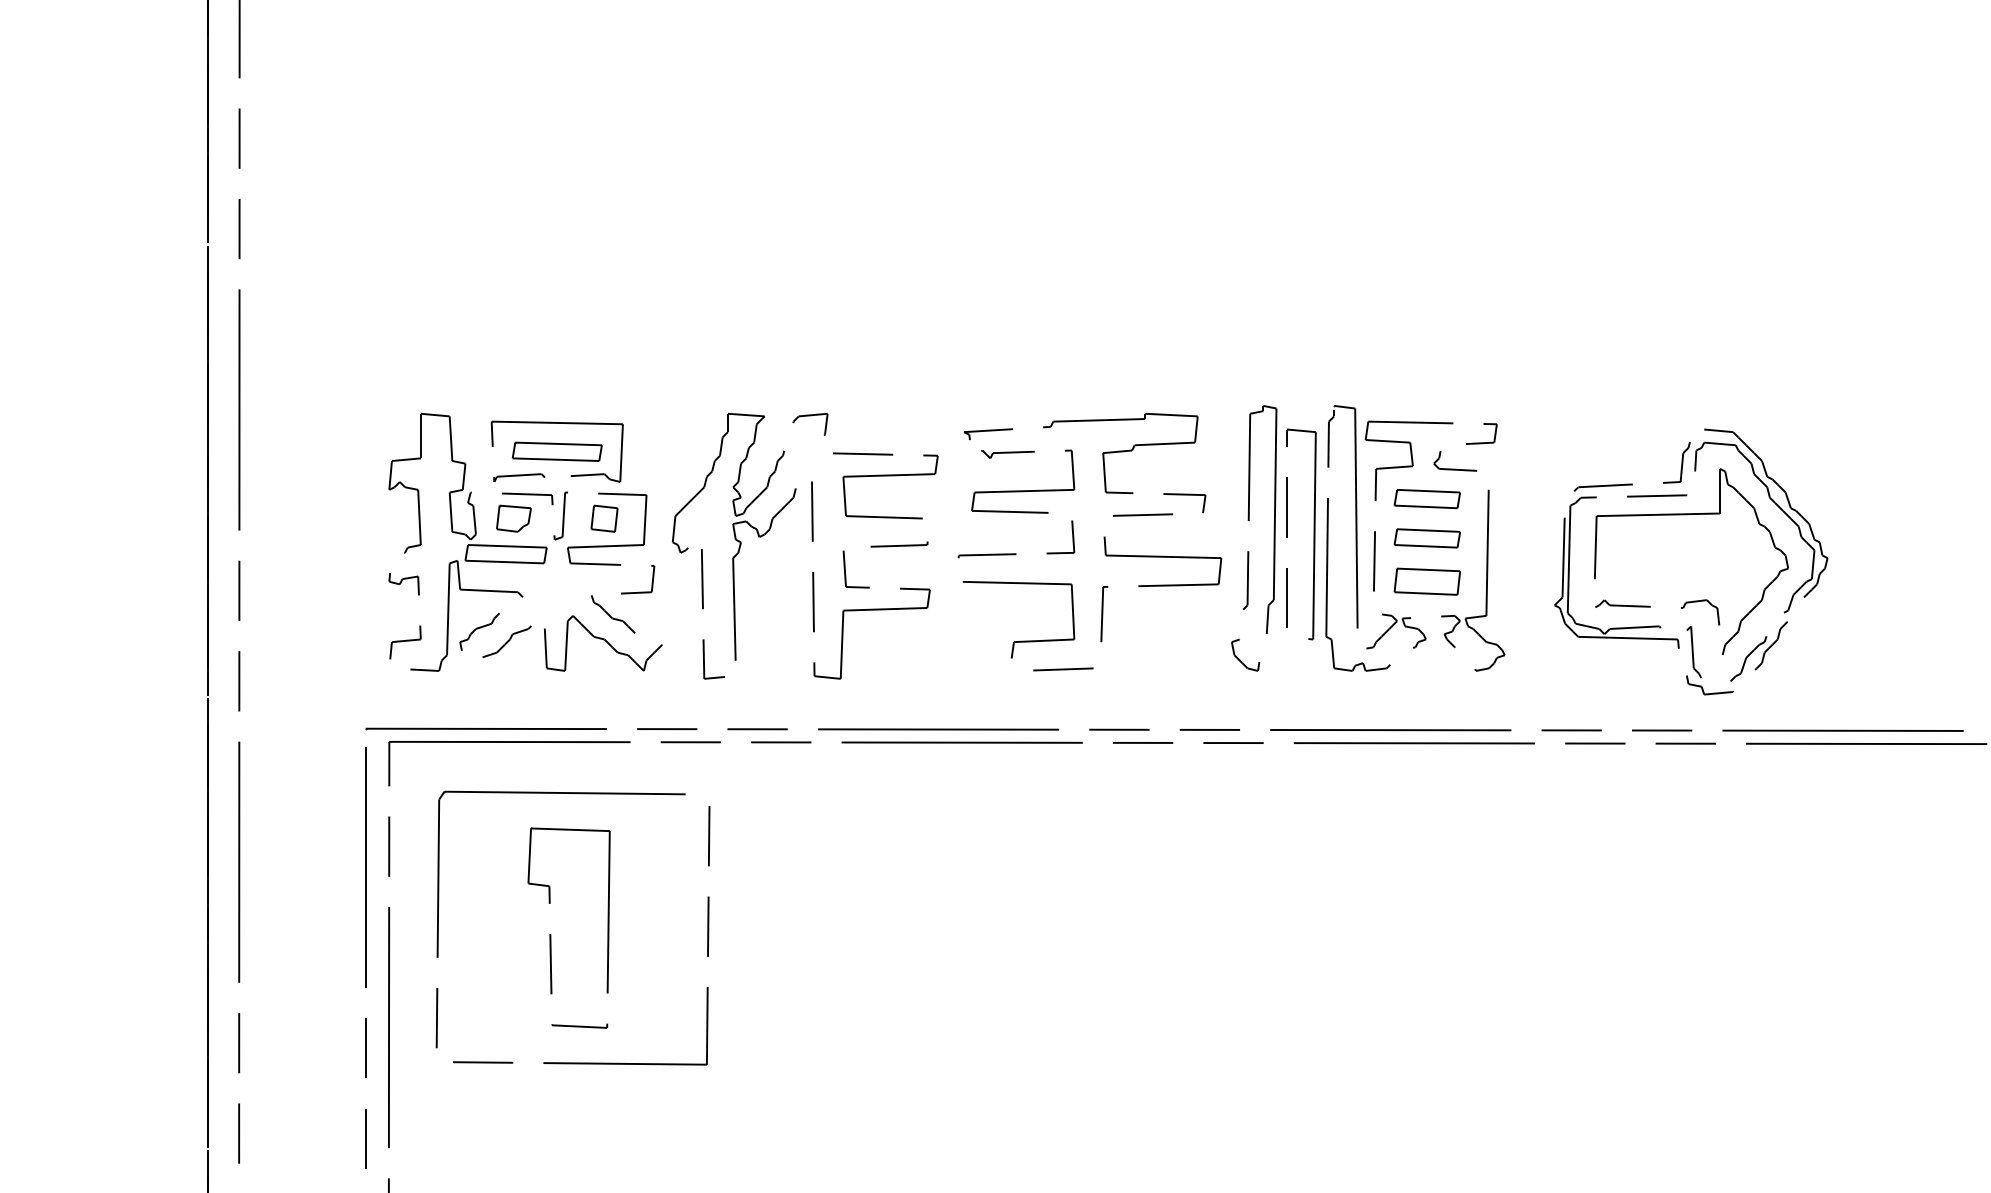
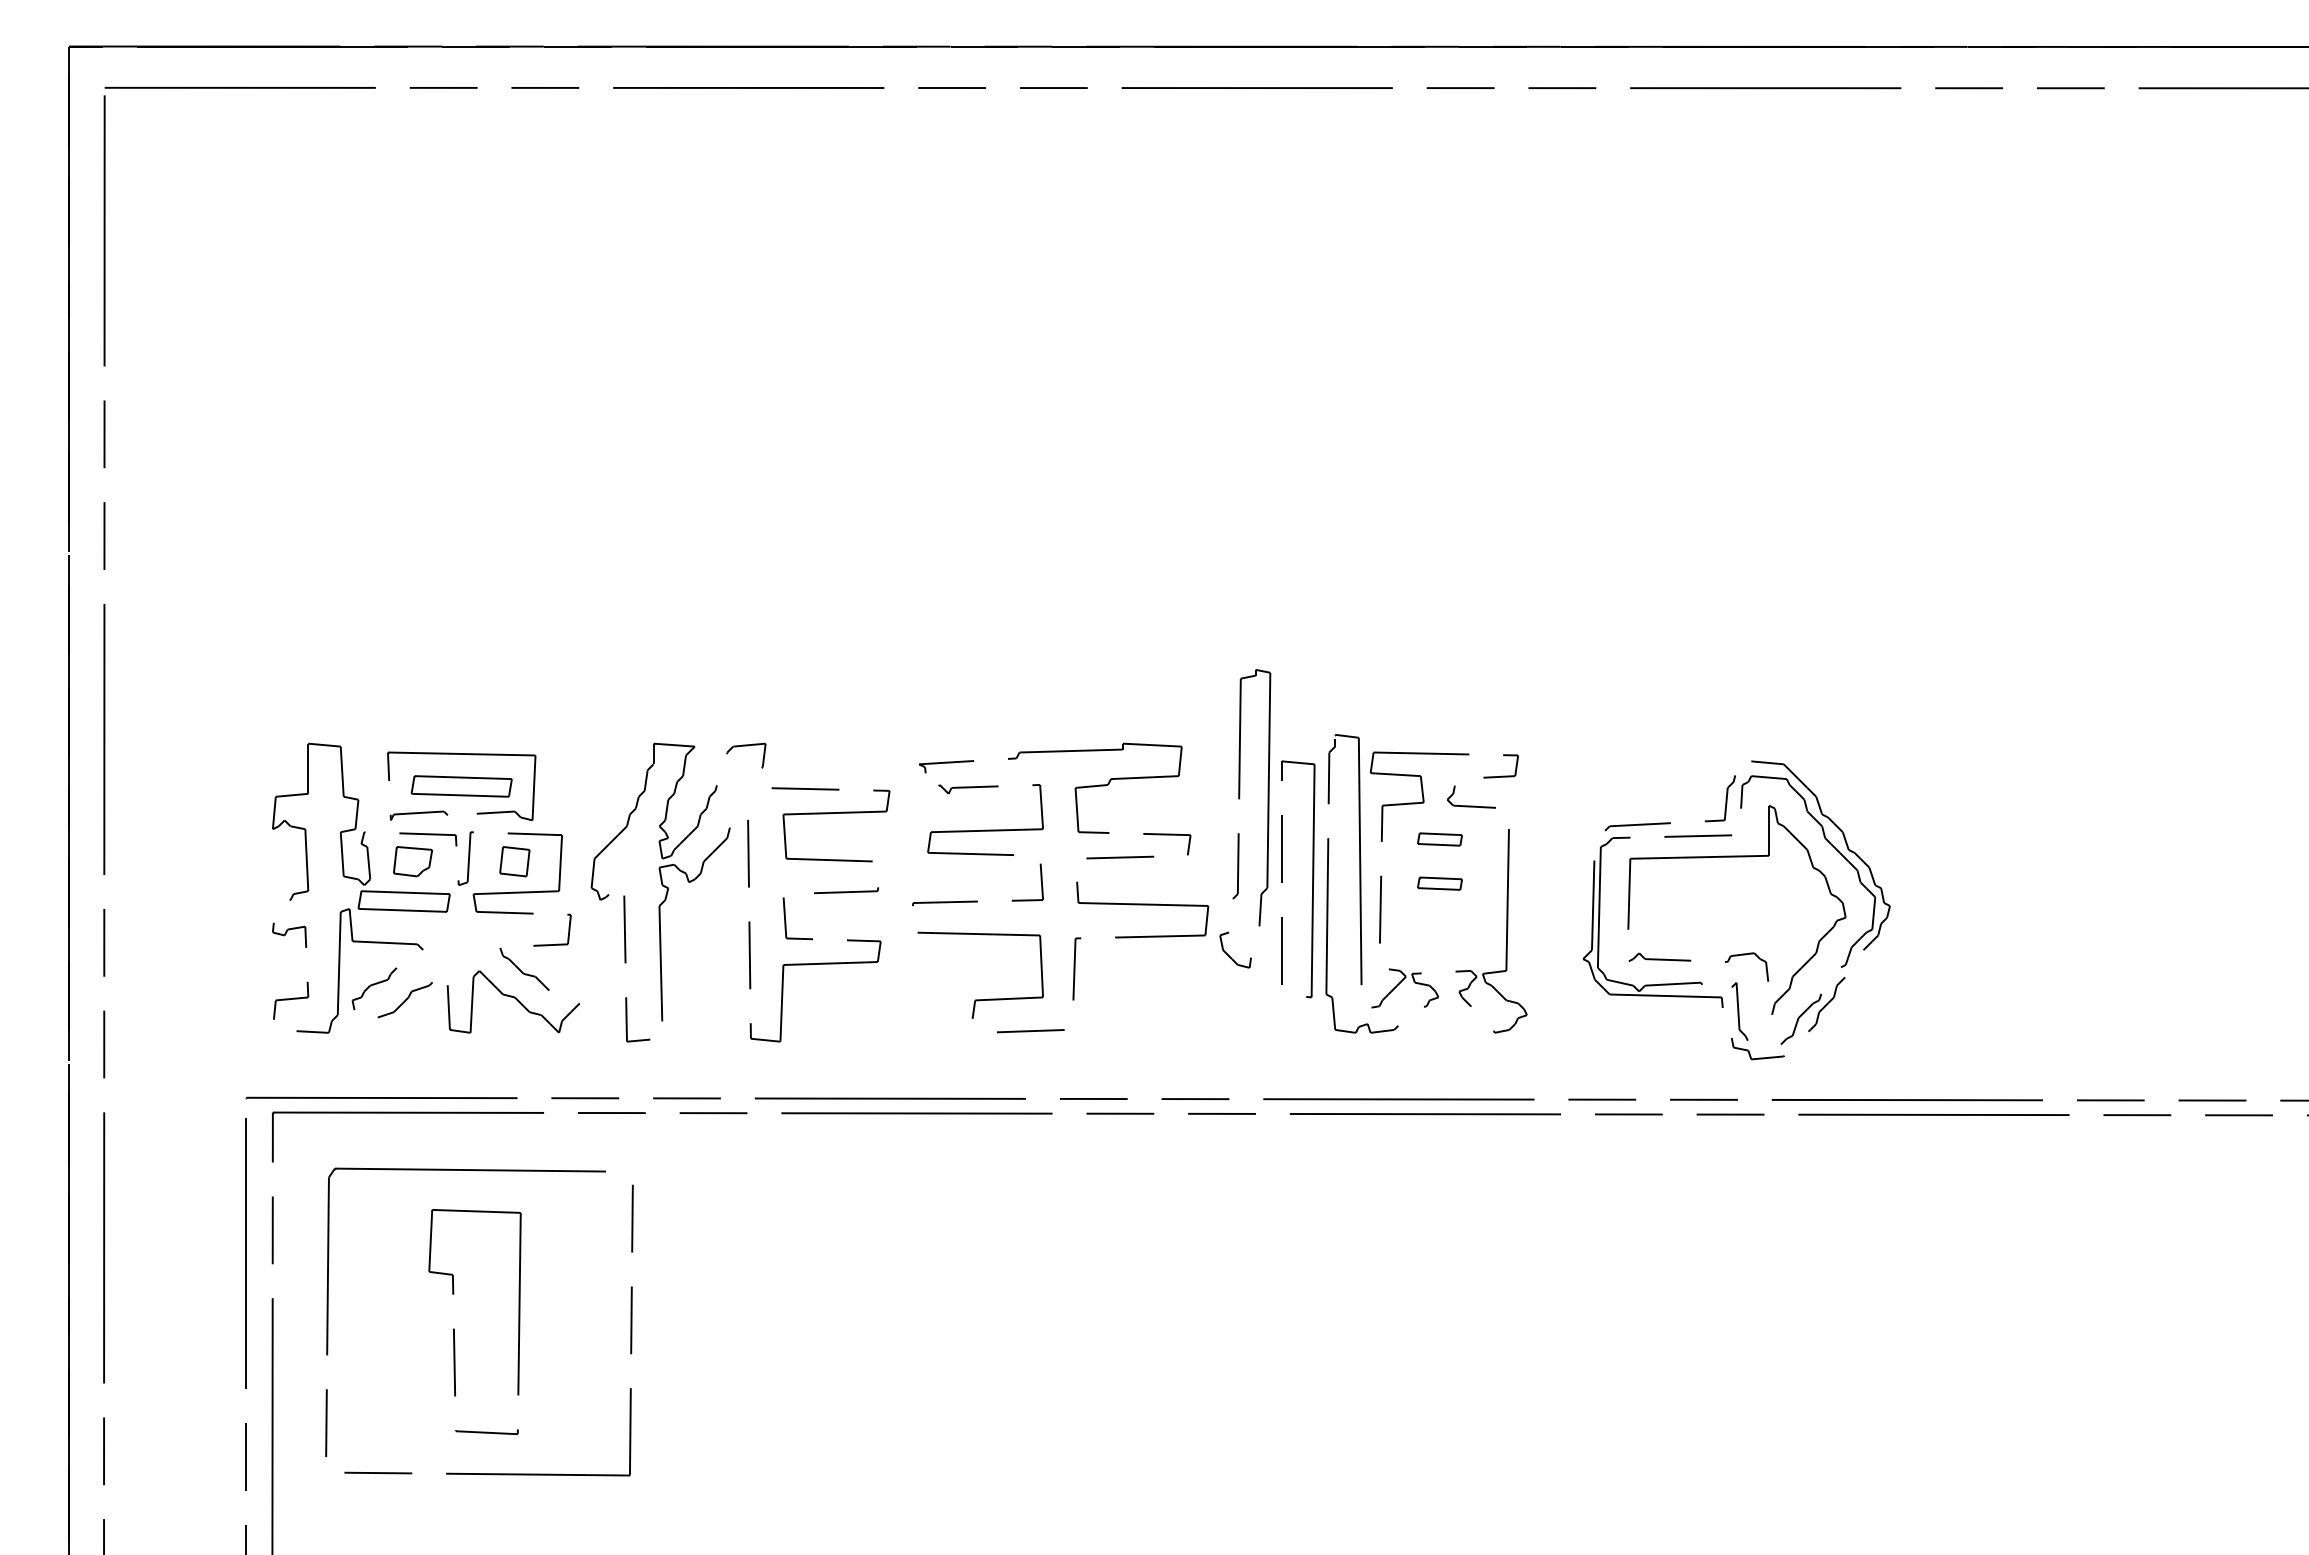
part: (1426, 499) -> (1439, 839), size x0.6
part: (1426, 538) -> (1439, 883), size x0.6
part: (1249, 551) -> (1239, 833), moved
part: (1426, 581) -> (1439, 932), removed

